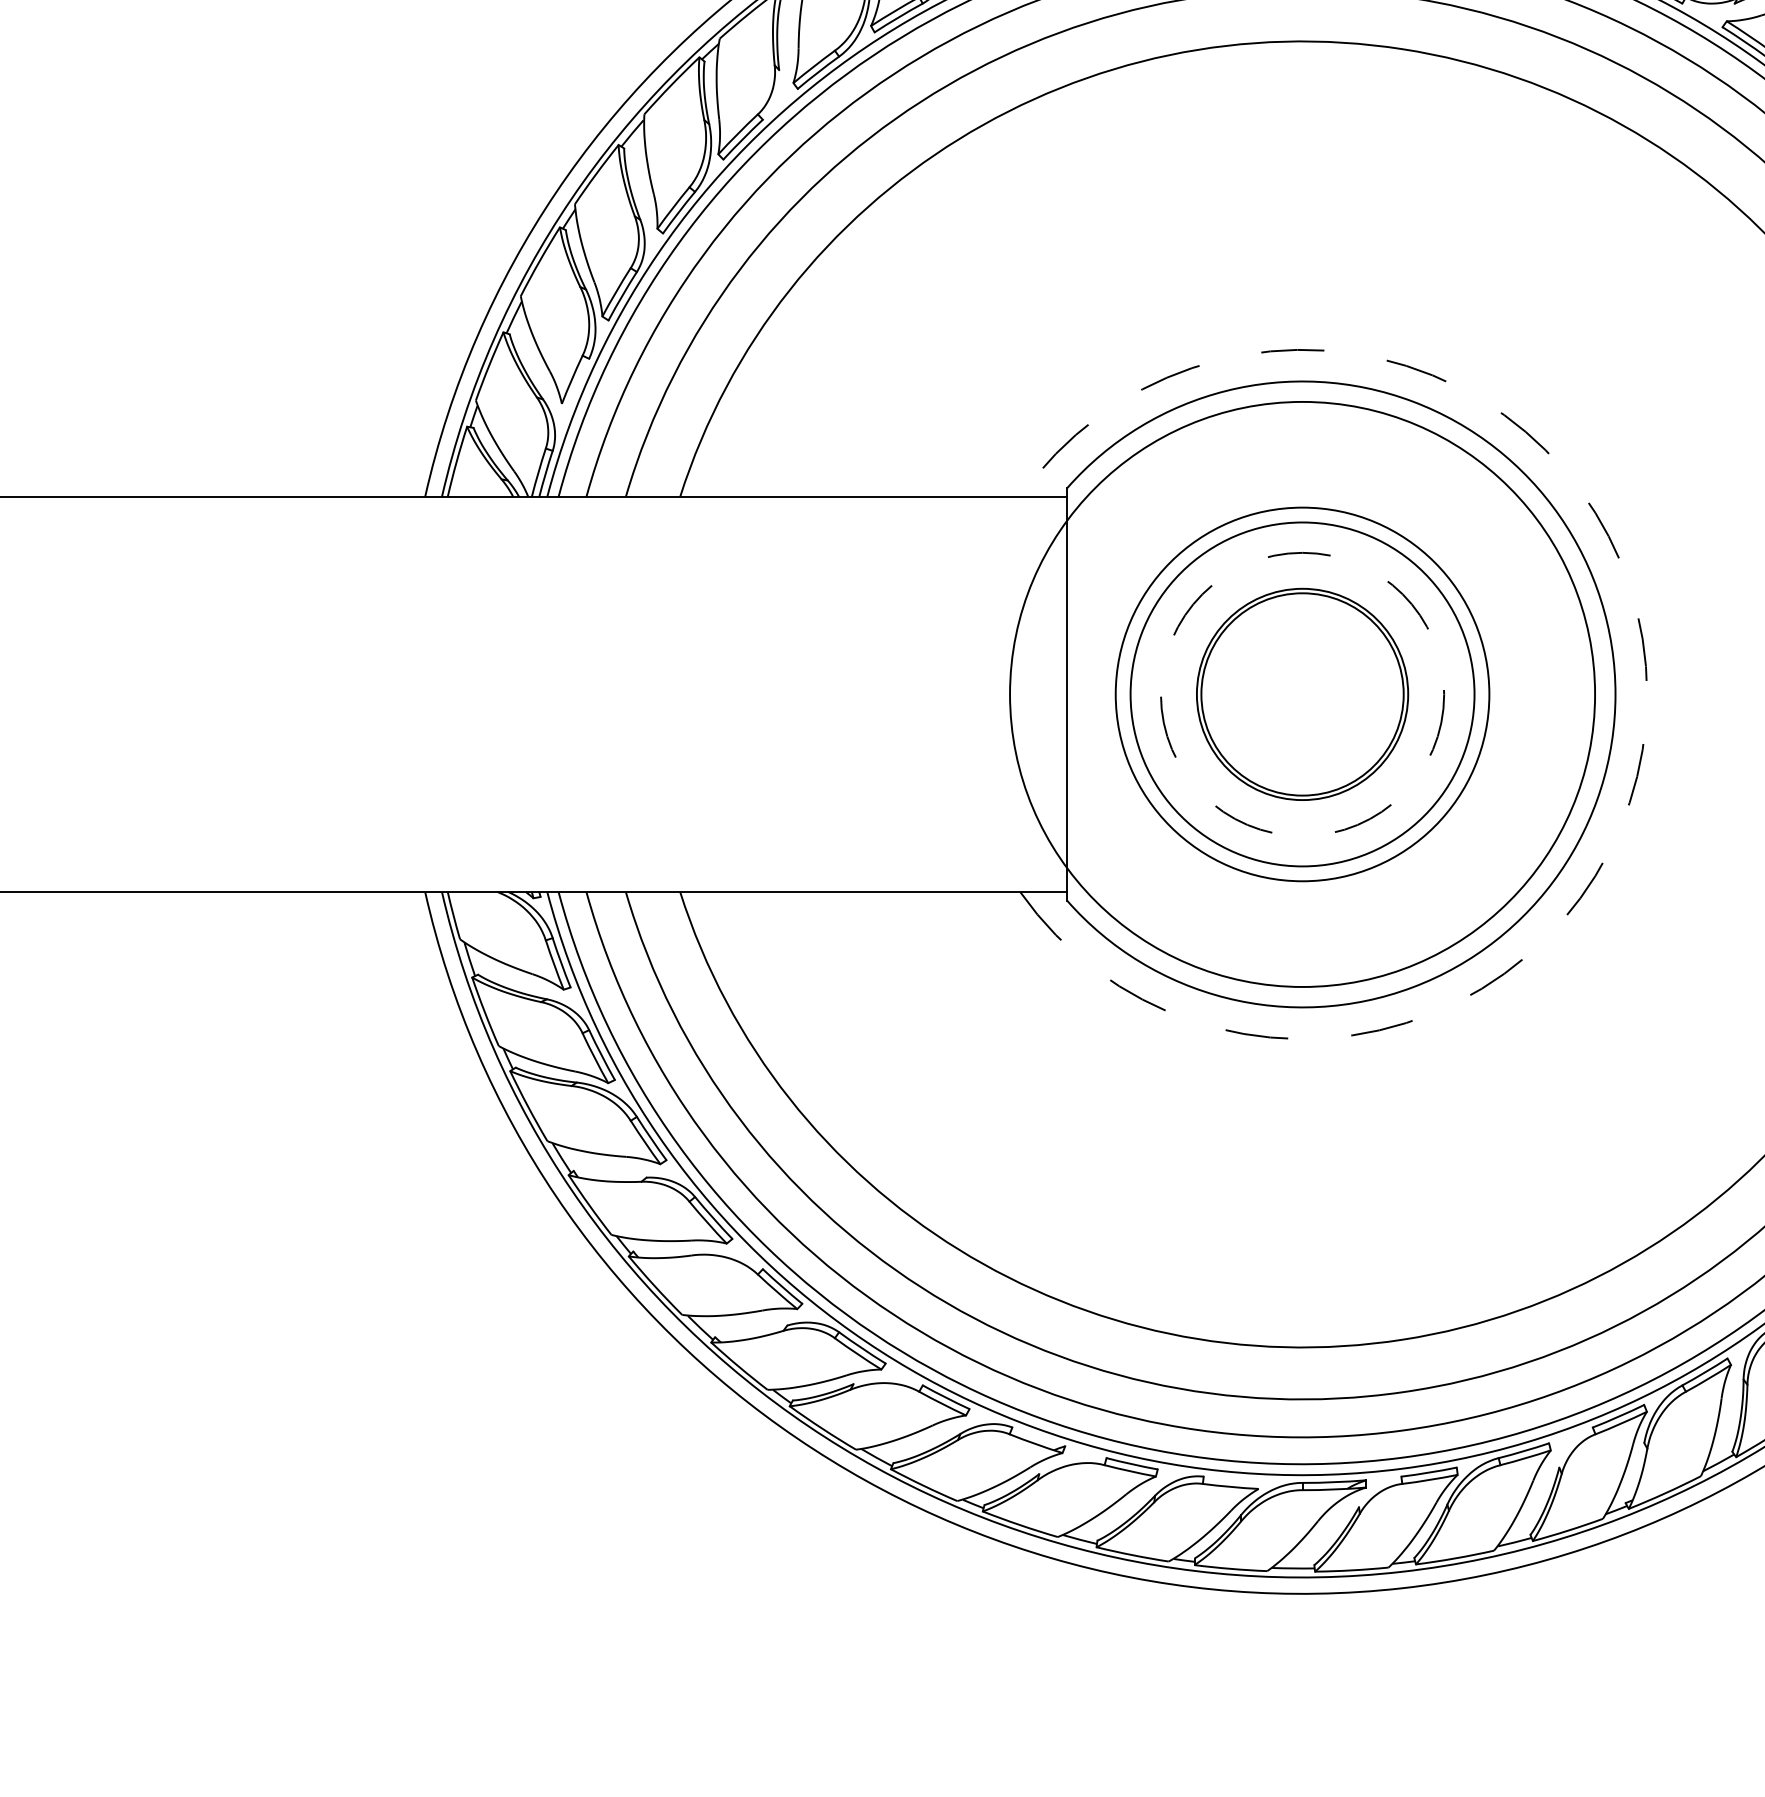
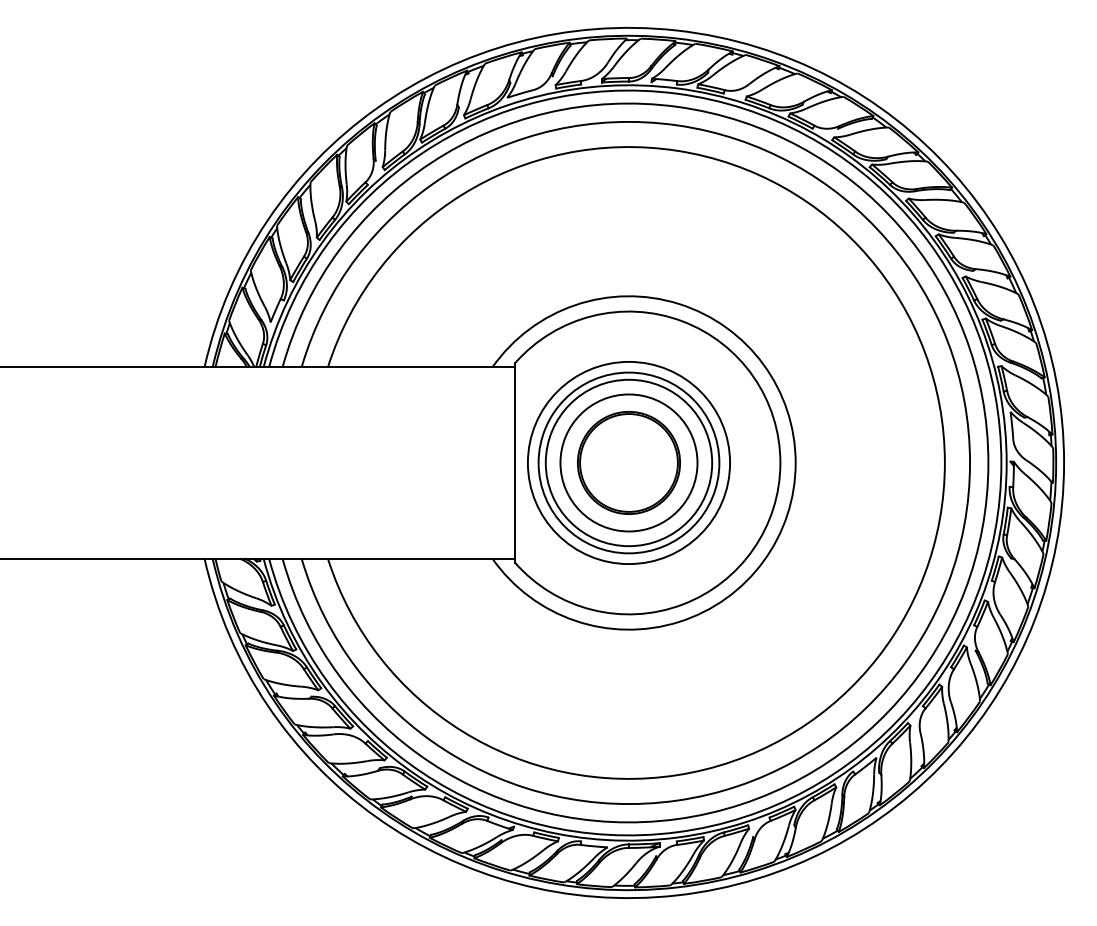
circle: (1301, 693) -> (628, 462), dashed -> solid
circle: (1301, 693) -> (628, 462), size x0.71
arc: (1646, 693) -> (795, 462), dashed -> solid

